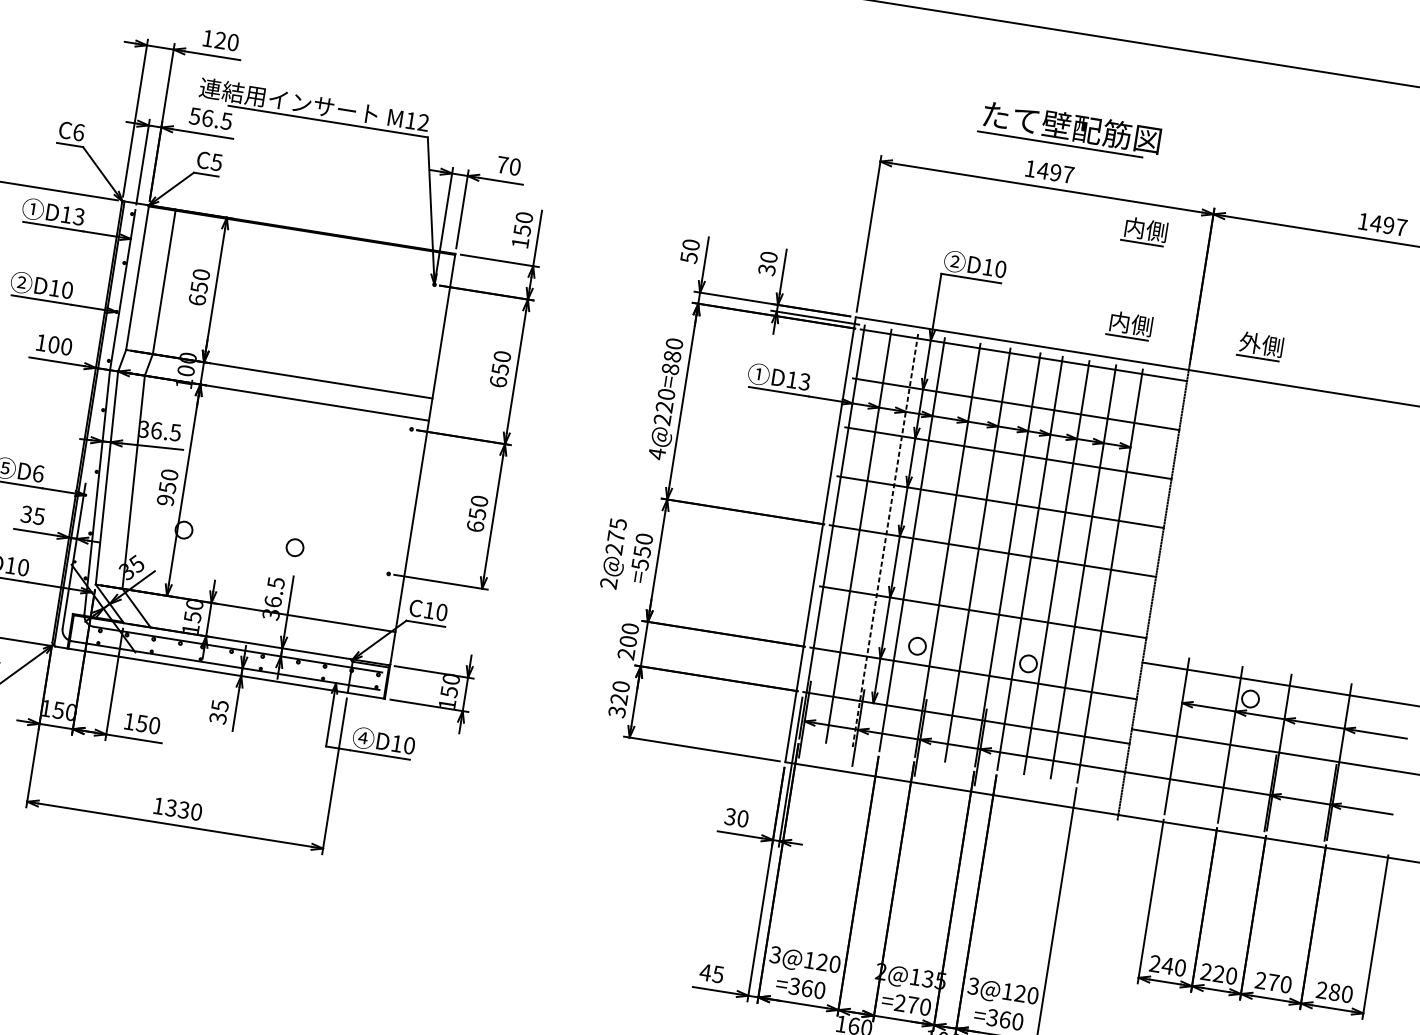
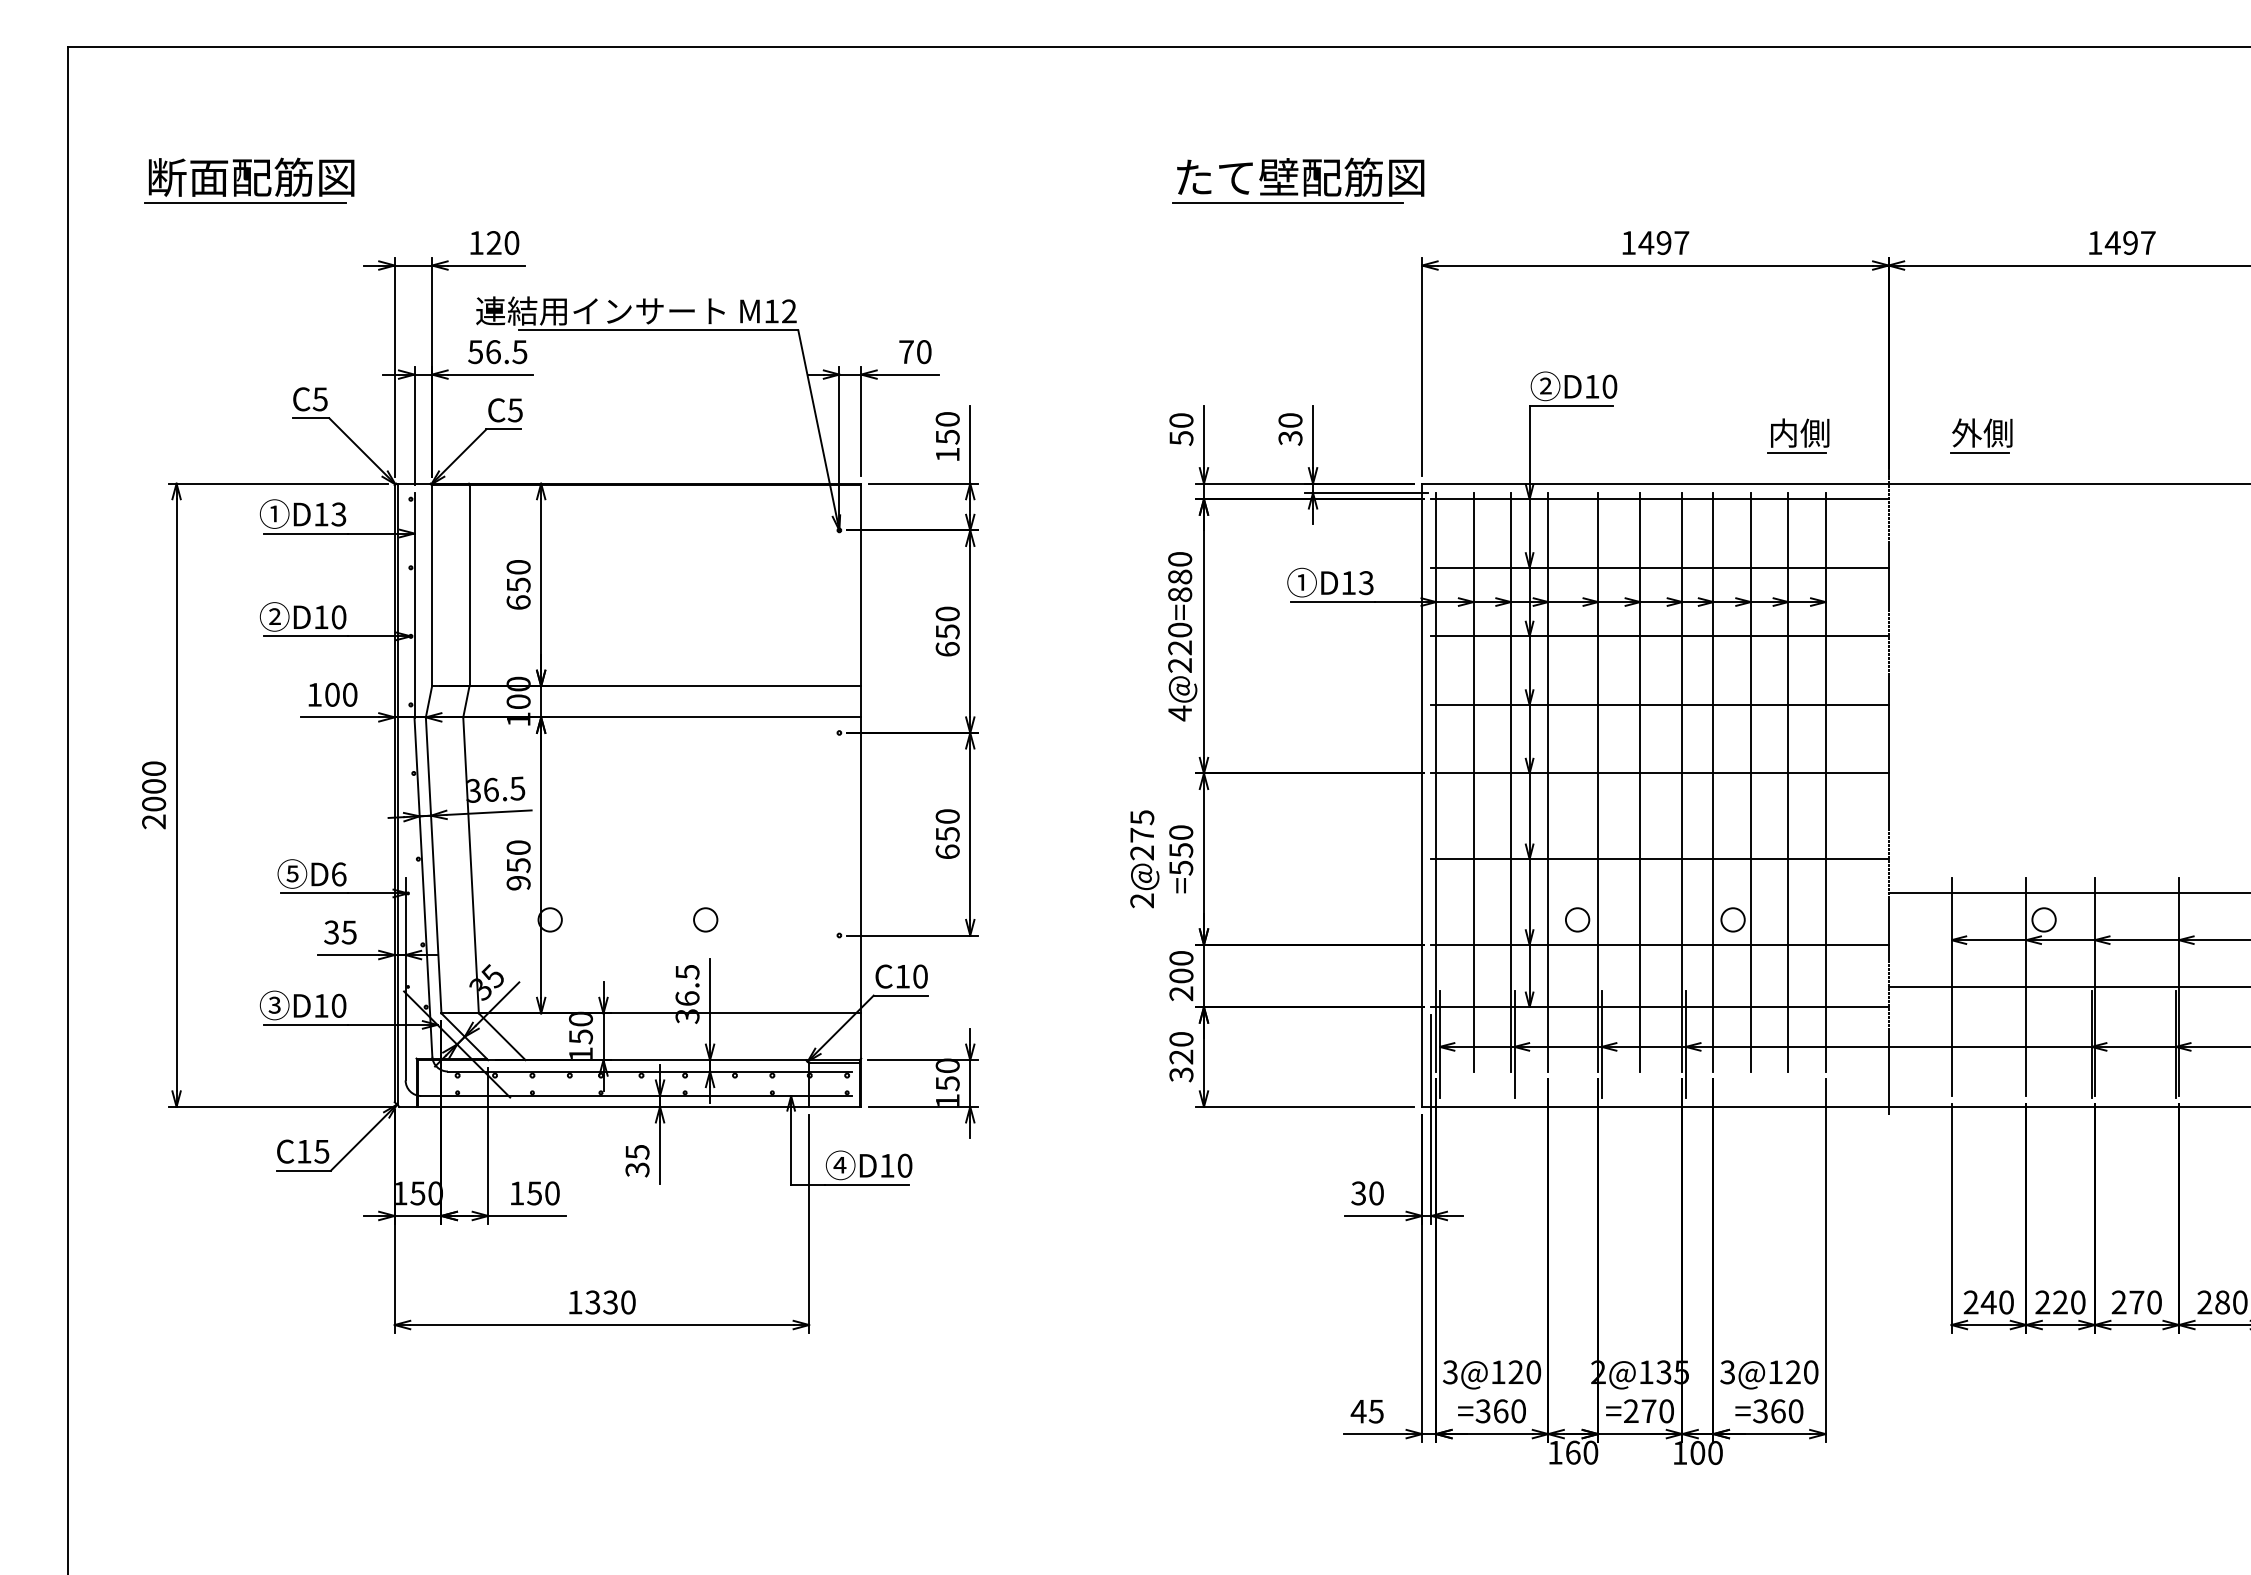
part: (1070, 129) -> (1298, 180), moved
text: (78, 132) -> (319, 399), C6 -> C5
part: (1144, 231) -> (1798, 303), removed
line: (885, 540) -> (1510, 782), dashed -> solid

